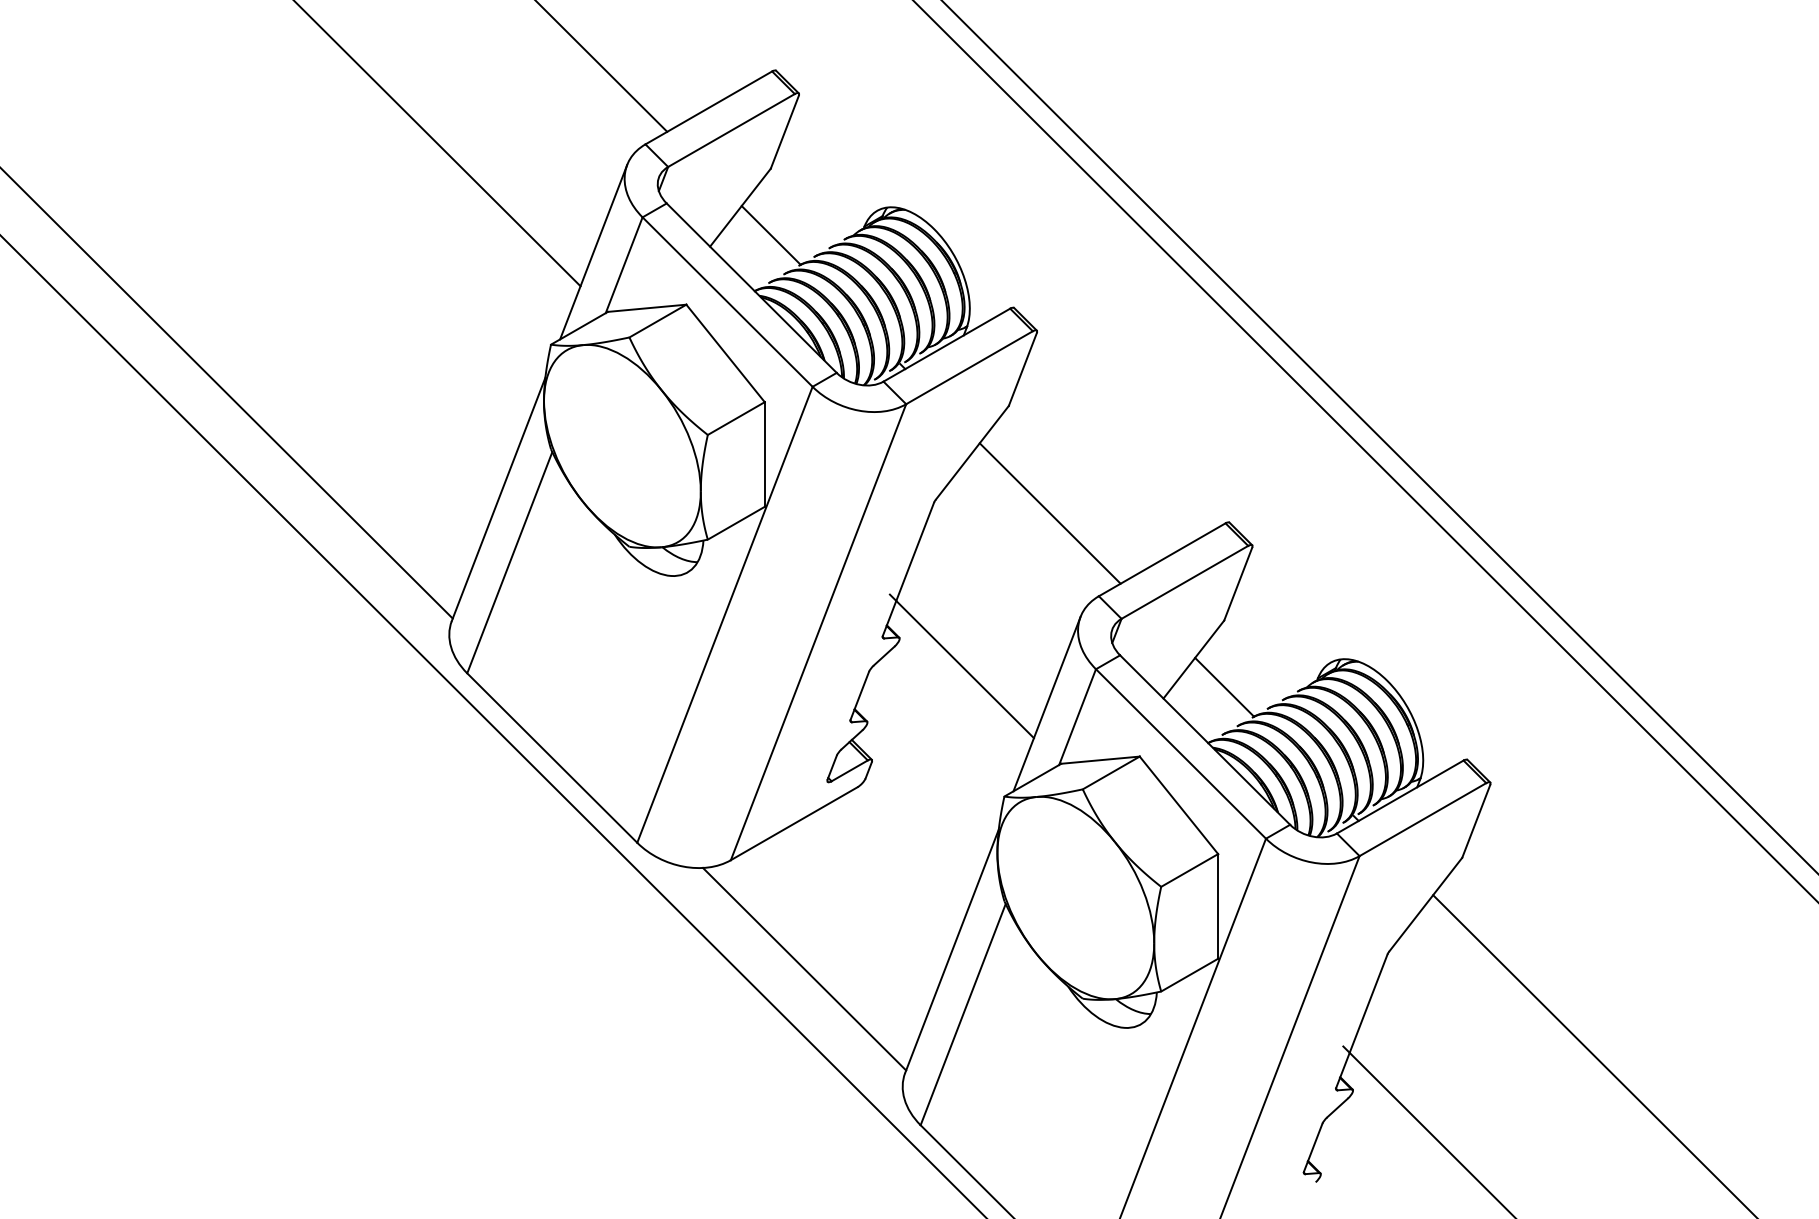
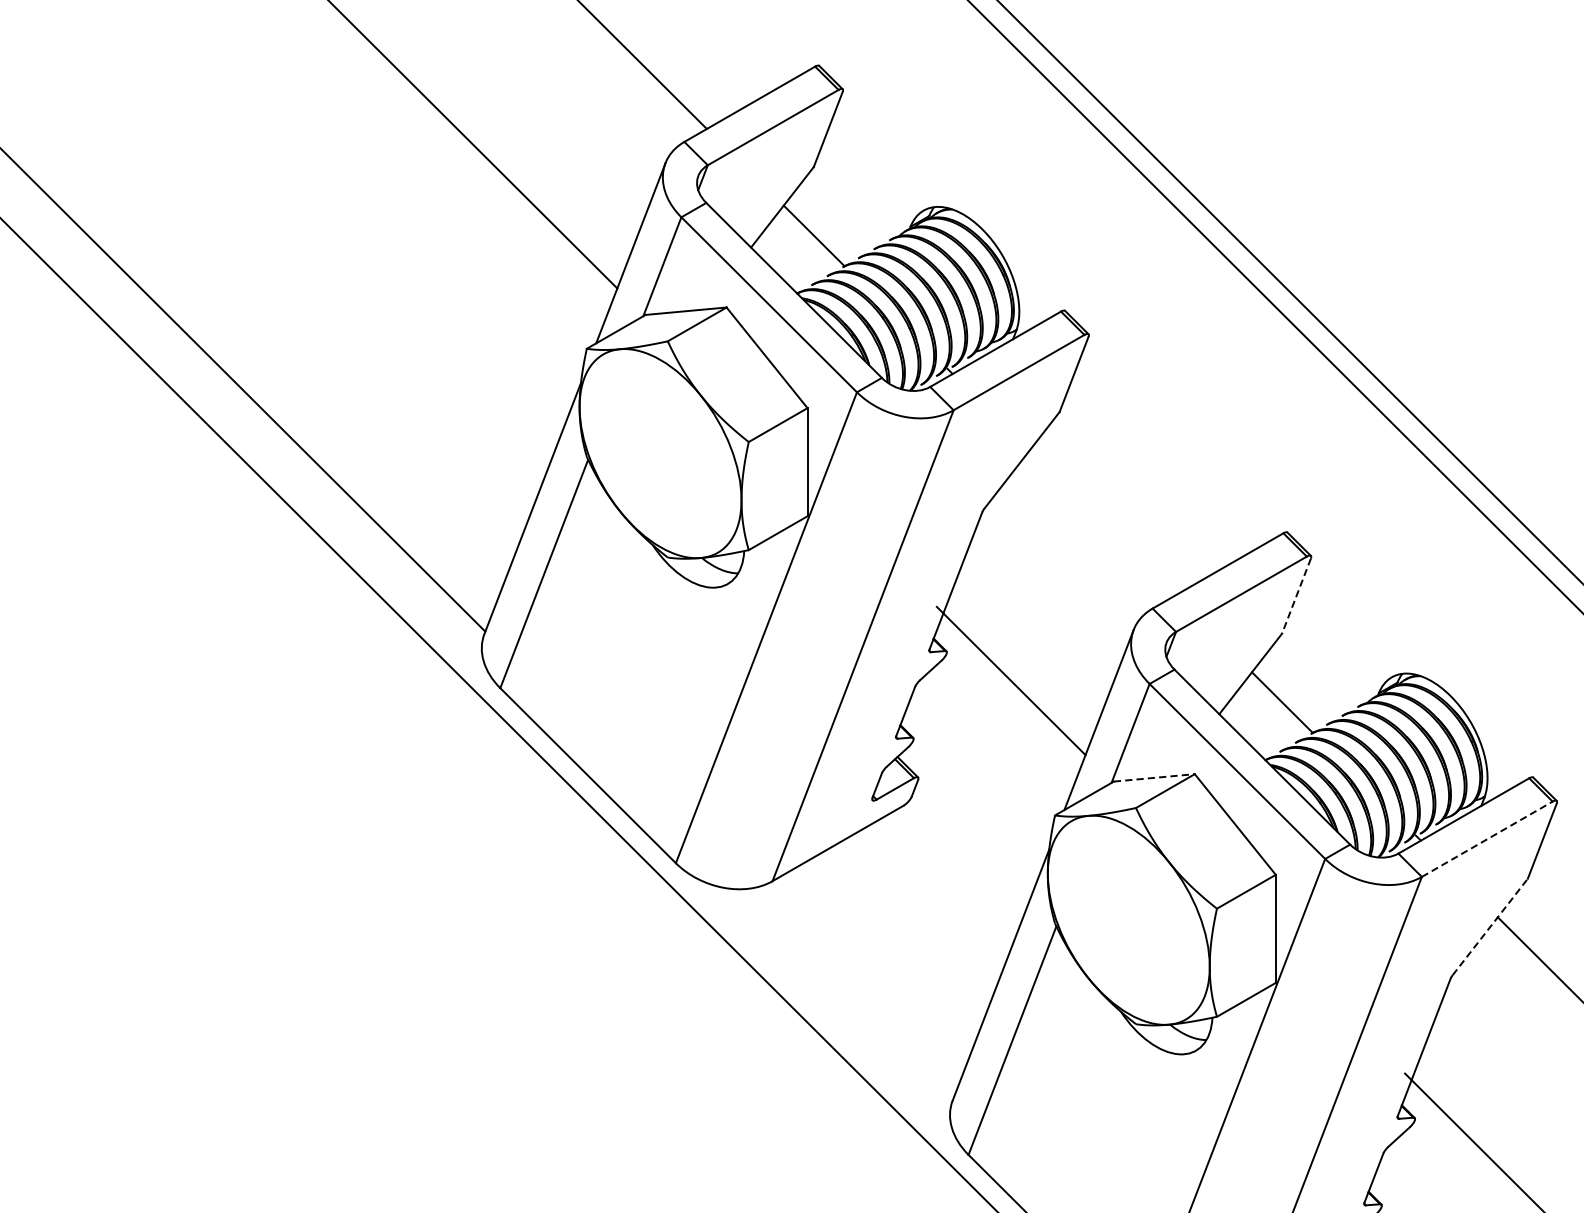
line: (1049, 513) -> (1101, 523), removed
line: (1238, 584) -> (1296, 596), solid -> dashed
line: (1101, 760) -> (1155, 778), solid -> dashed
line: (1423, 819) -> (1487, 839), solid -> dashed
line: (1426, 904) -> (1490, 926), solid -> dashed
line: (804, 968) -> (848, 993), removed

